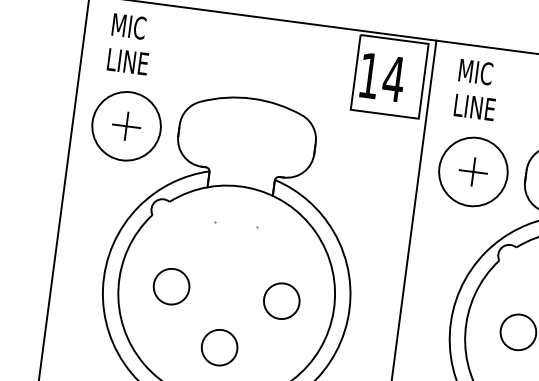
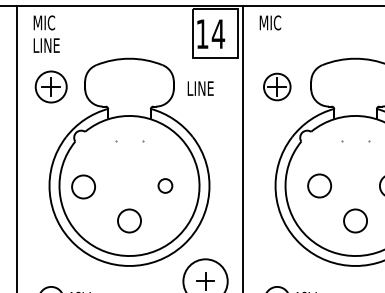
text: (474, 107) -> (200, 88), moved
circle: (127, 125) -> (51, 86), size x0.7
circle: (473, 171) -> (277, 86), size x0.6
circle: (171, 285) -> (83, 186), moved
circle: (282, 300) -> (165, 185), size x0.6

